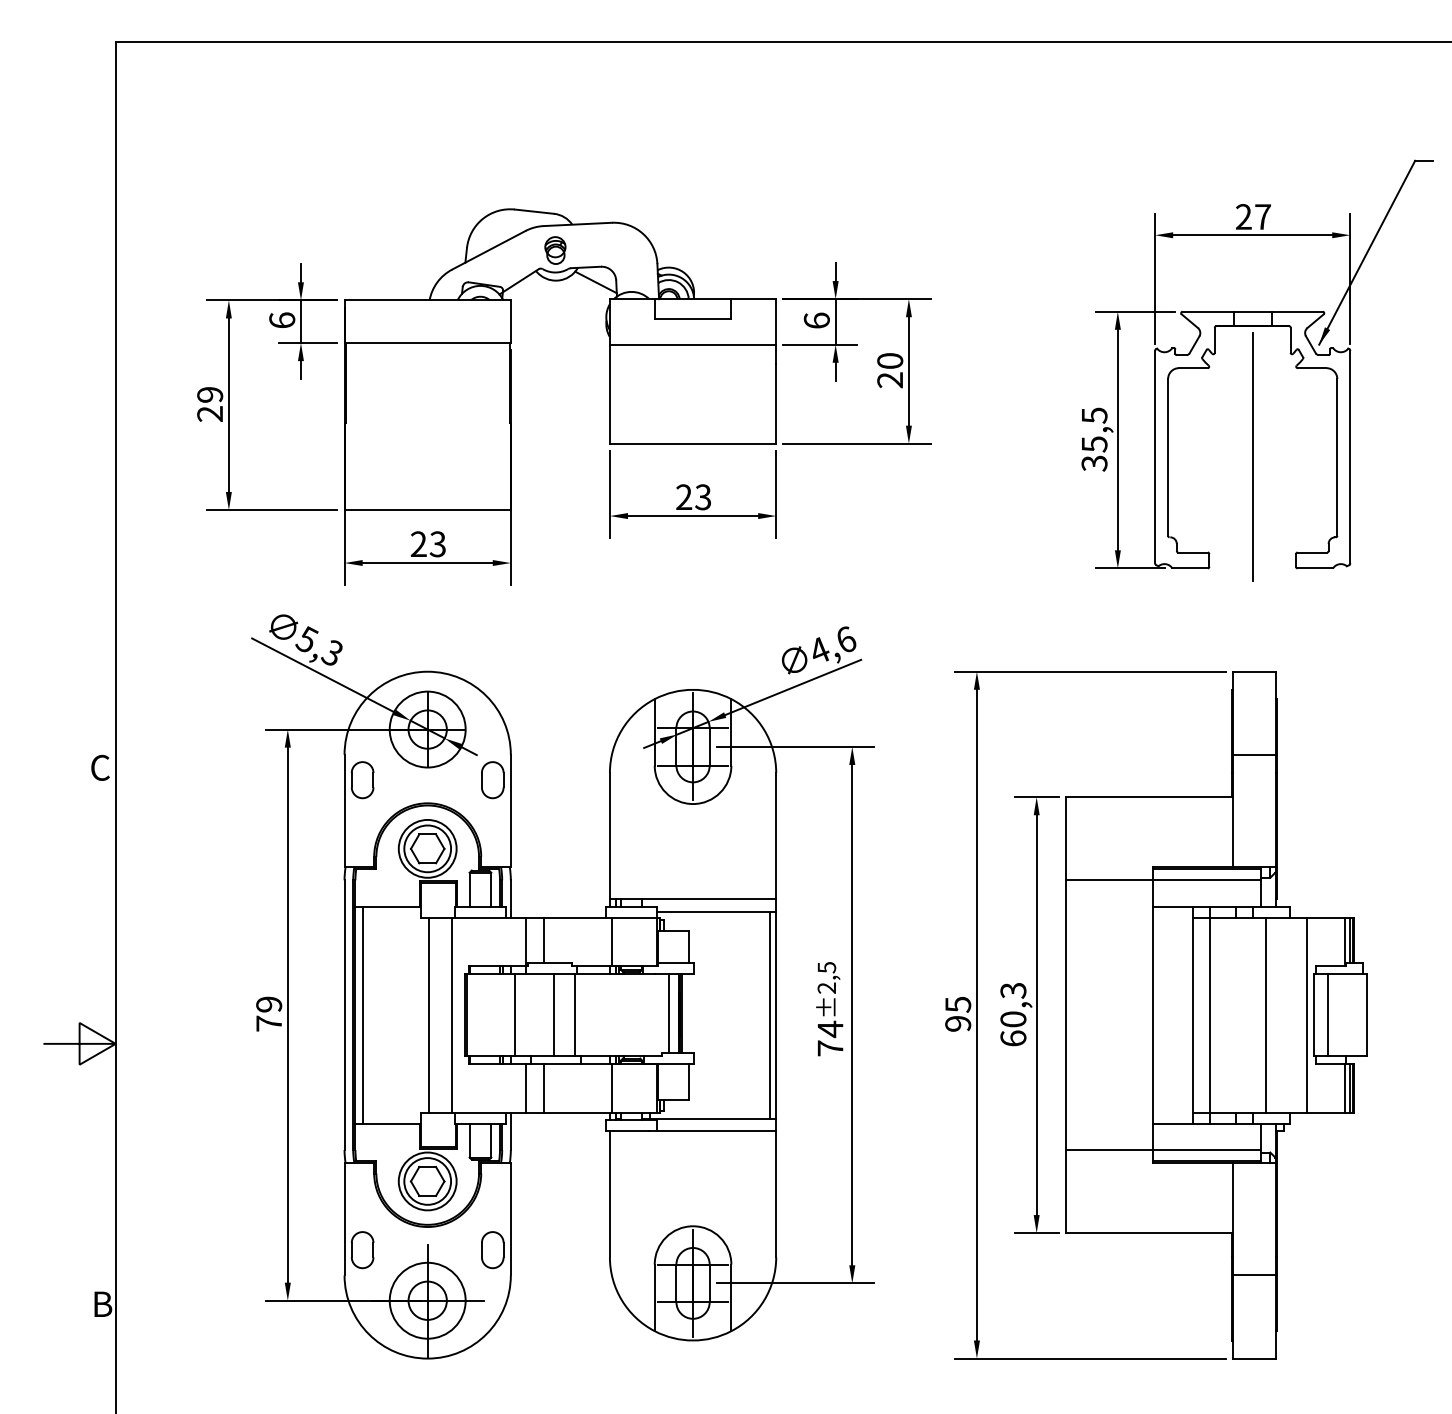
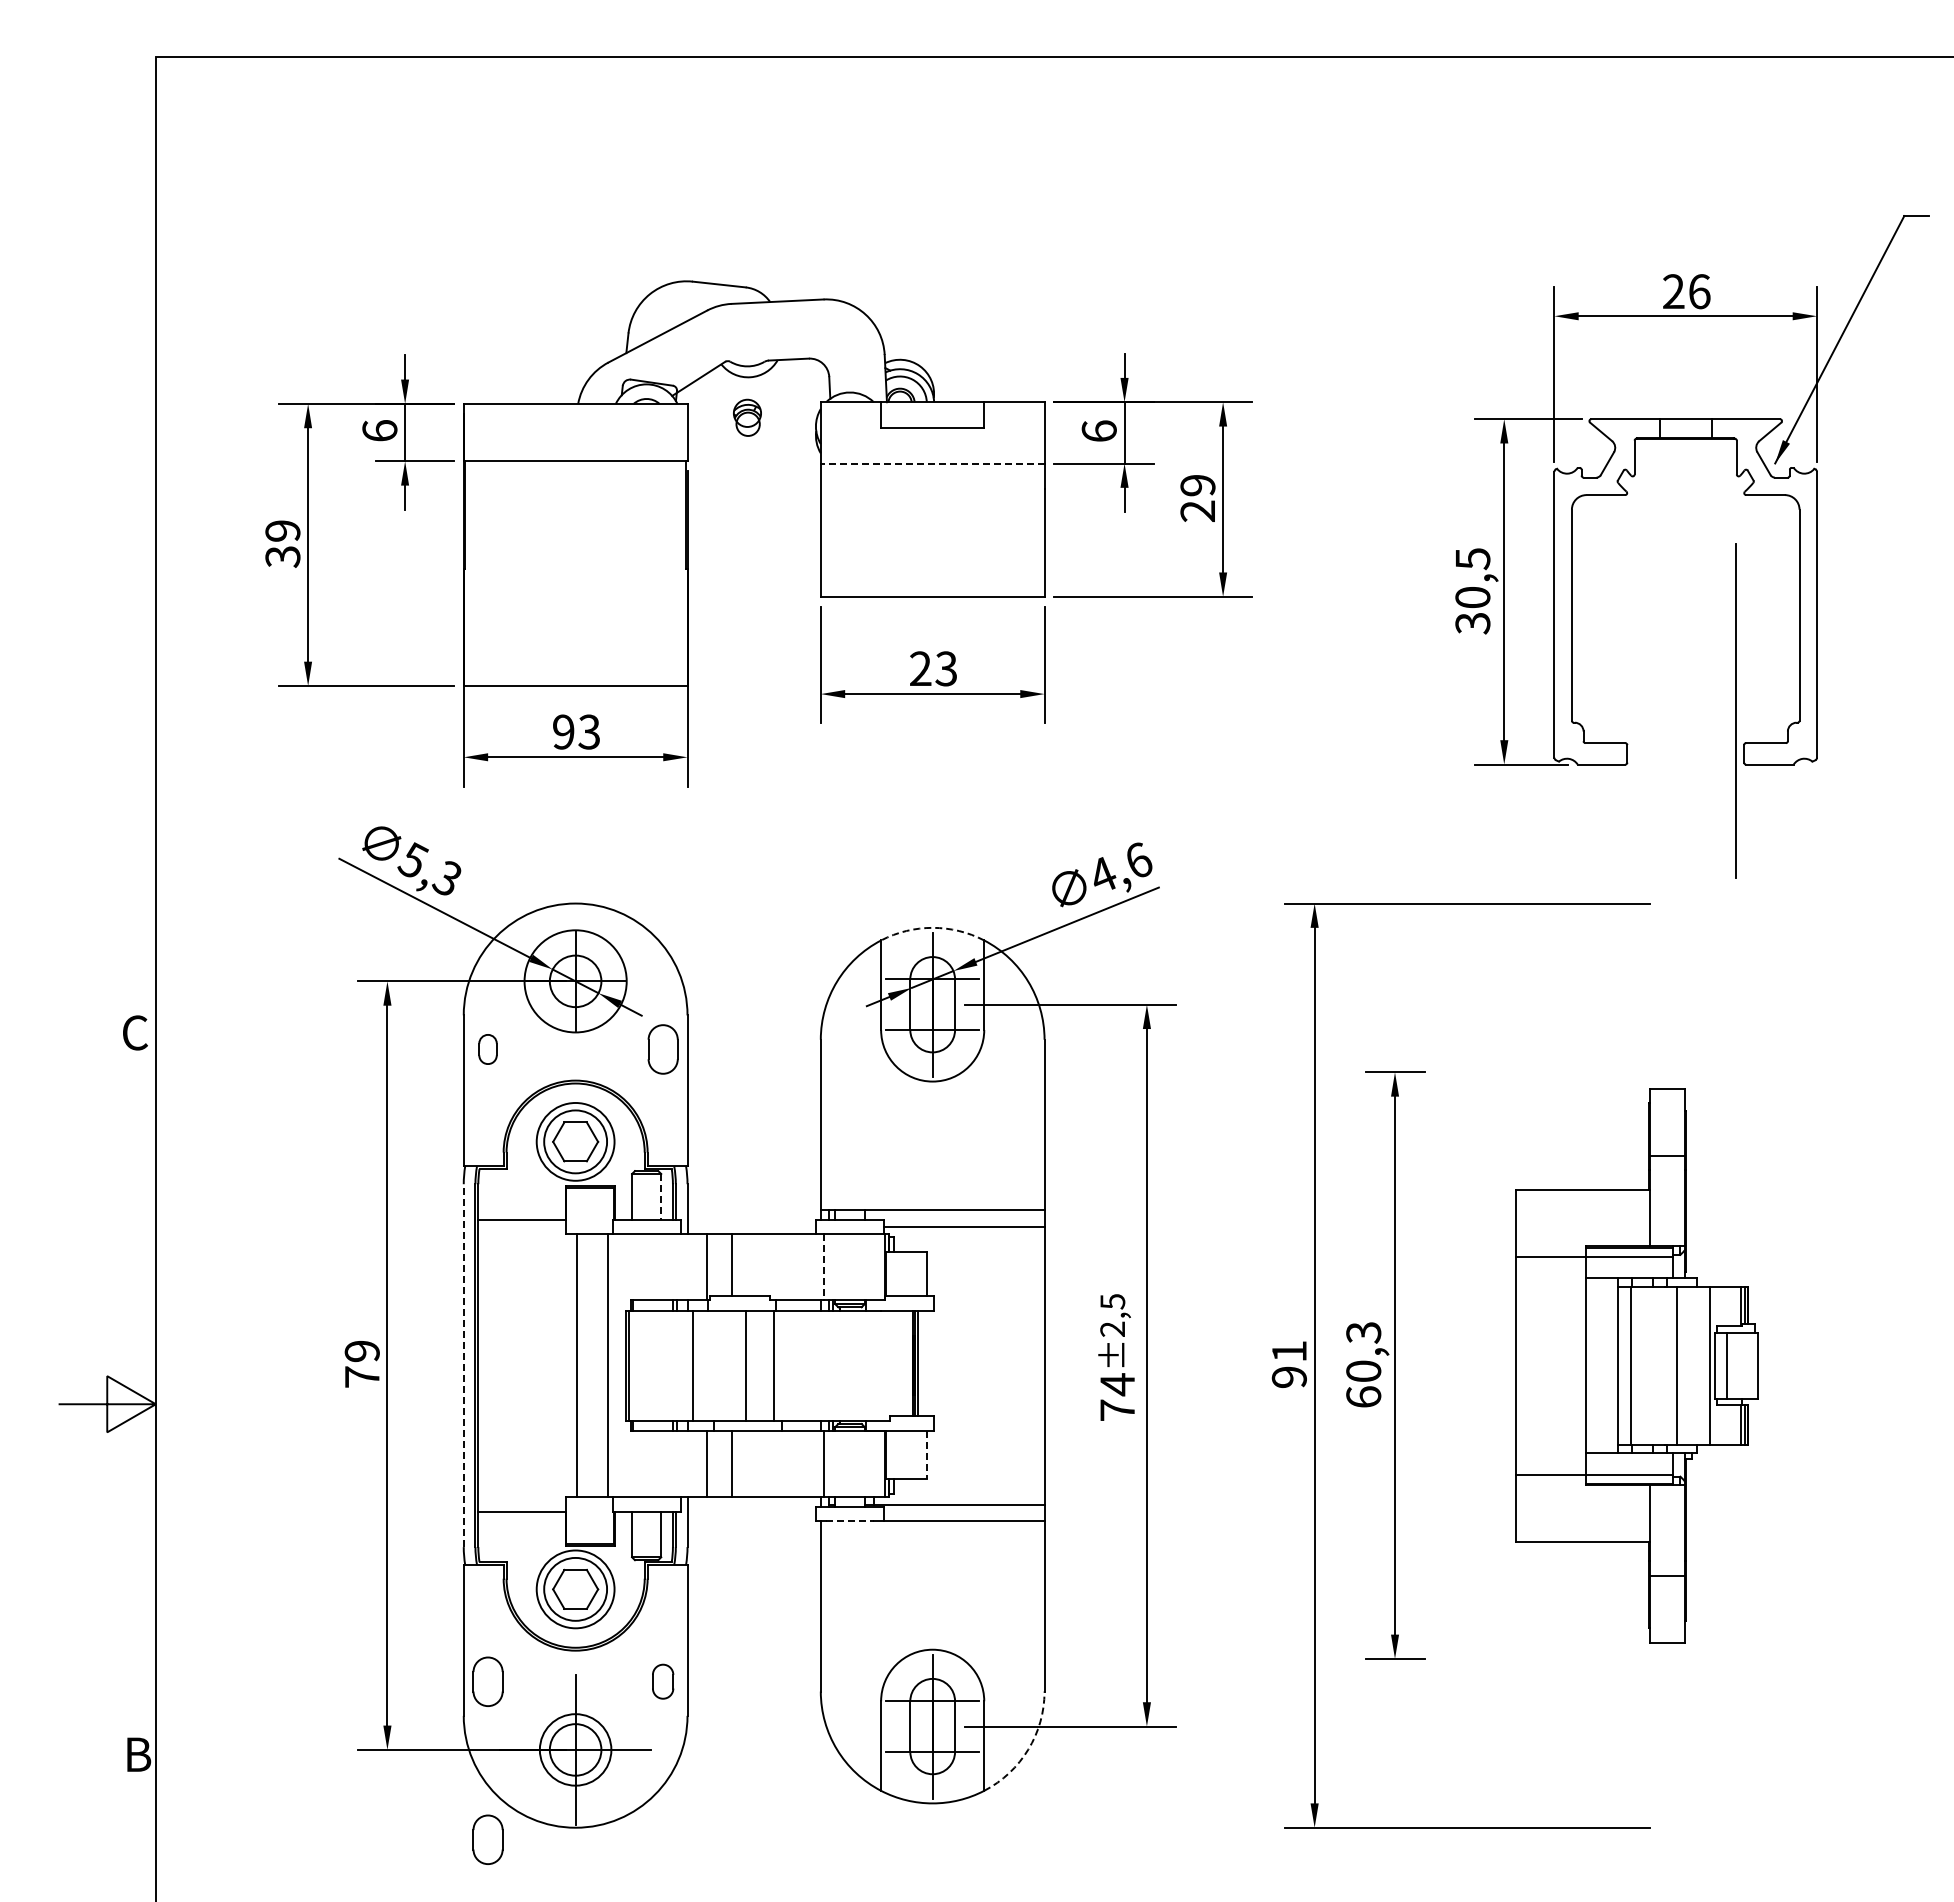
text: (1262, 216) -> (1699, 291), 27 -> 26
part: (555, 250) -> (747, 417), moved
line: (596, 282) -> (802, 379), removed
line: (692, 344) -> (932, 463), solid -> dashed
text: (889, 361) -> (1197, 485), 20 -> 29
text: (209, 413) -> (282, 556), 29 -> 39
text: (1094, 444) -> (1472, 597), 35,5 -> 30,5
line: (1252, 456) -> (1735, 710), moved
text: (418, 544) -> (563, 732), 23 -> 93
arc: (692, 689) -> (932, 927), solid -> dashed
part: (362, 780) -> (487, 1049), size x0.6
line: (491, 889) -> (661, 1196), solid -> dashed
line: (611, 942) -> (823, 1267), solid -> dashed
text: (958, 1004) -> (1289, 1351), 95 -> 91
line: (669, 1013) -> (900, 1363), removed
line: (344, 1015) -> (463, 1365), solid -> dashed
line: (362, 1015) -> (488, 1365), removed
line: (770, 1015) -> (1036, 1365), removed
part: (1216, 1015) -> (1636, 1365), size x0.6
line: (688, 1081) -> (926, 1455), solid -> dashed
line: (631, 1130) -> (849, 1521), solid -> dashed
part: (492, 1249) -> (662, 1681), size x0.7
circle: (427, 1300) -> (575, 1749), size x0.7
arc: (764, 1300) -> (1028, 1749), solid -> dashed
part: (362, 1367) -> (487, 1839), added

